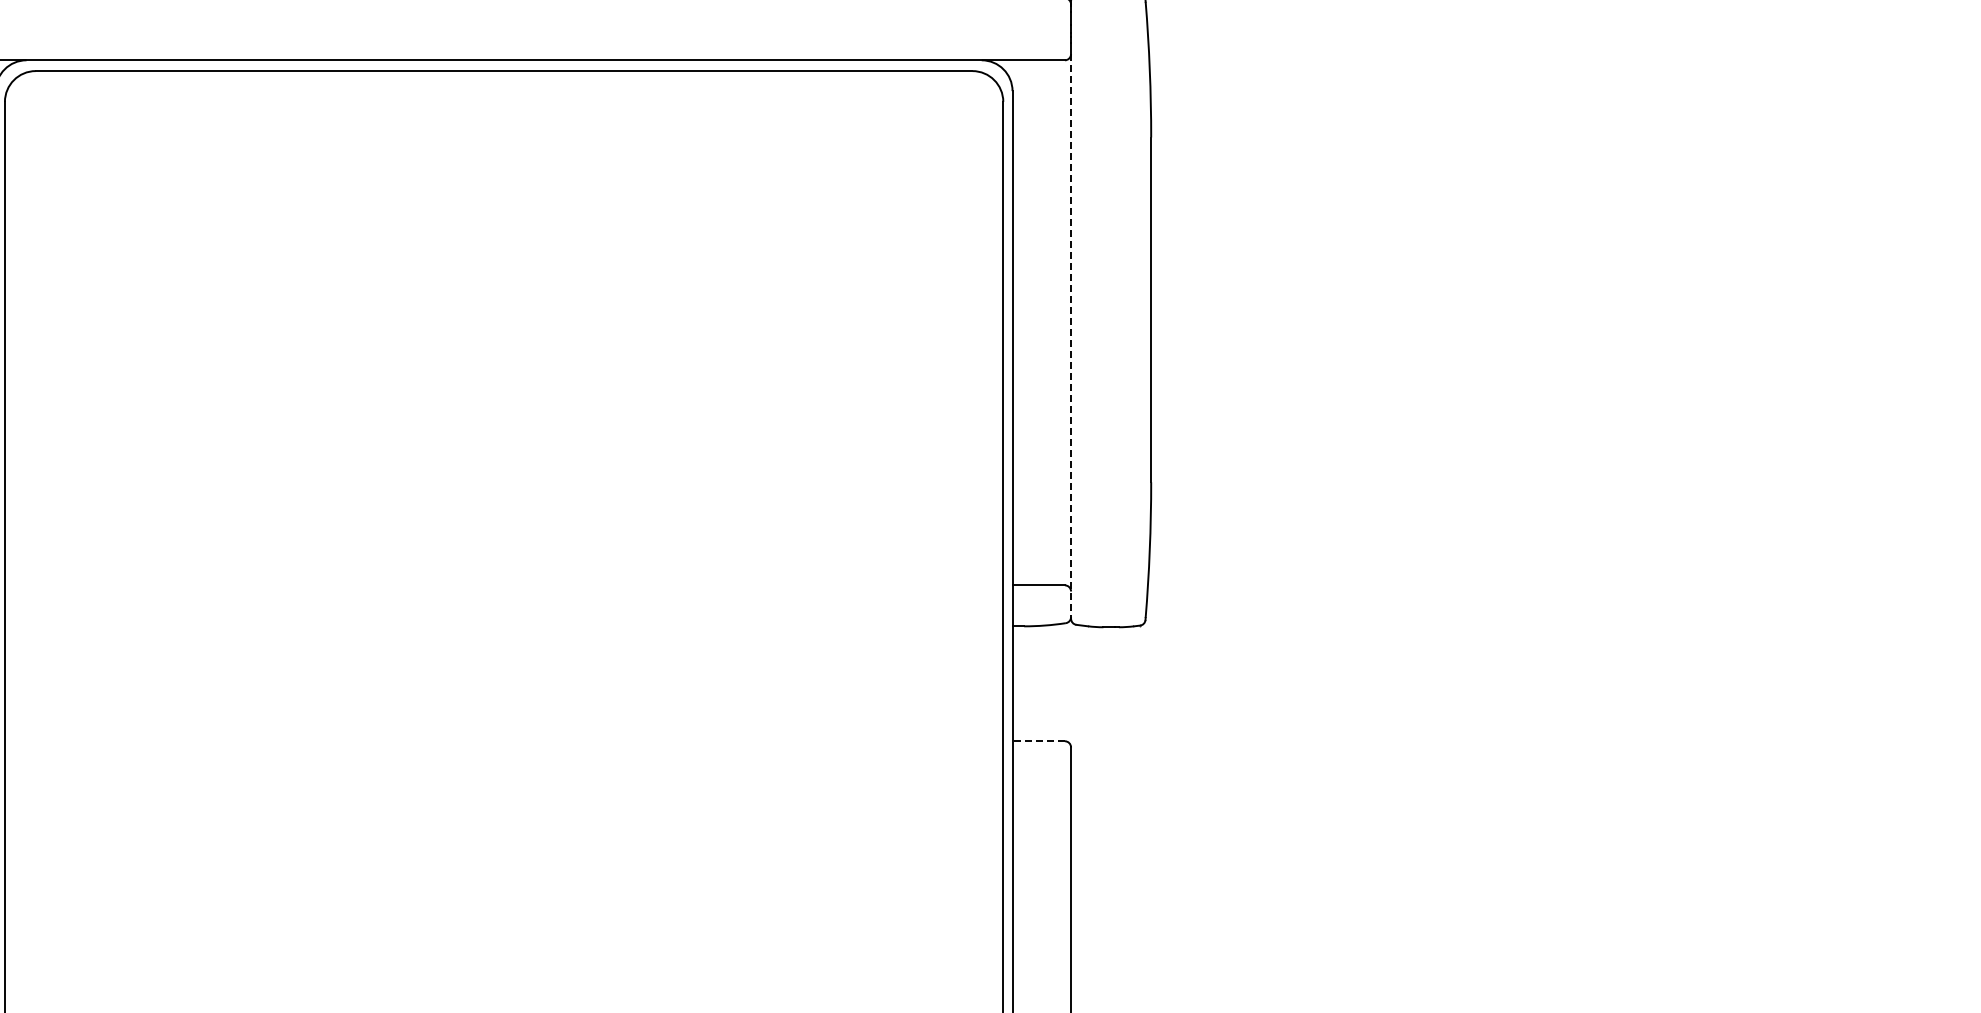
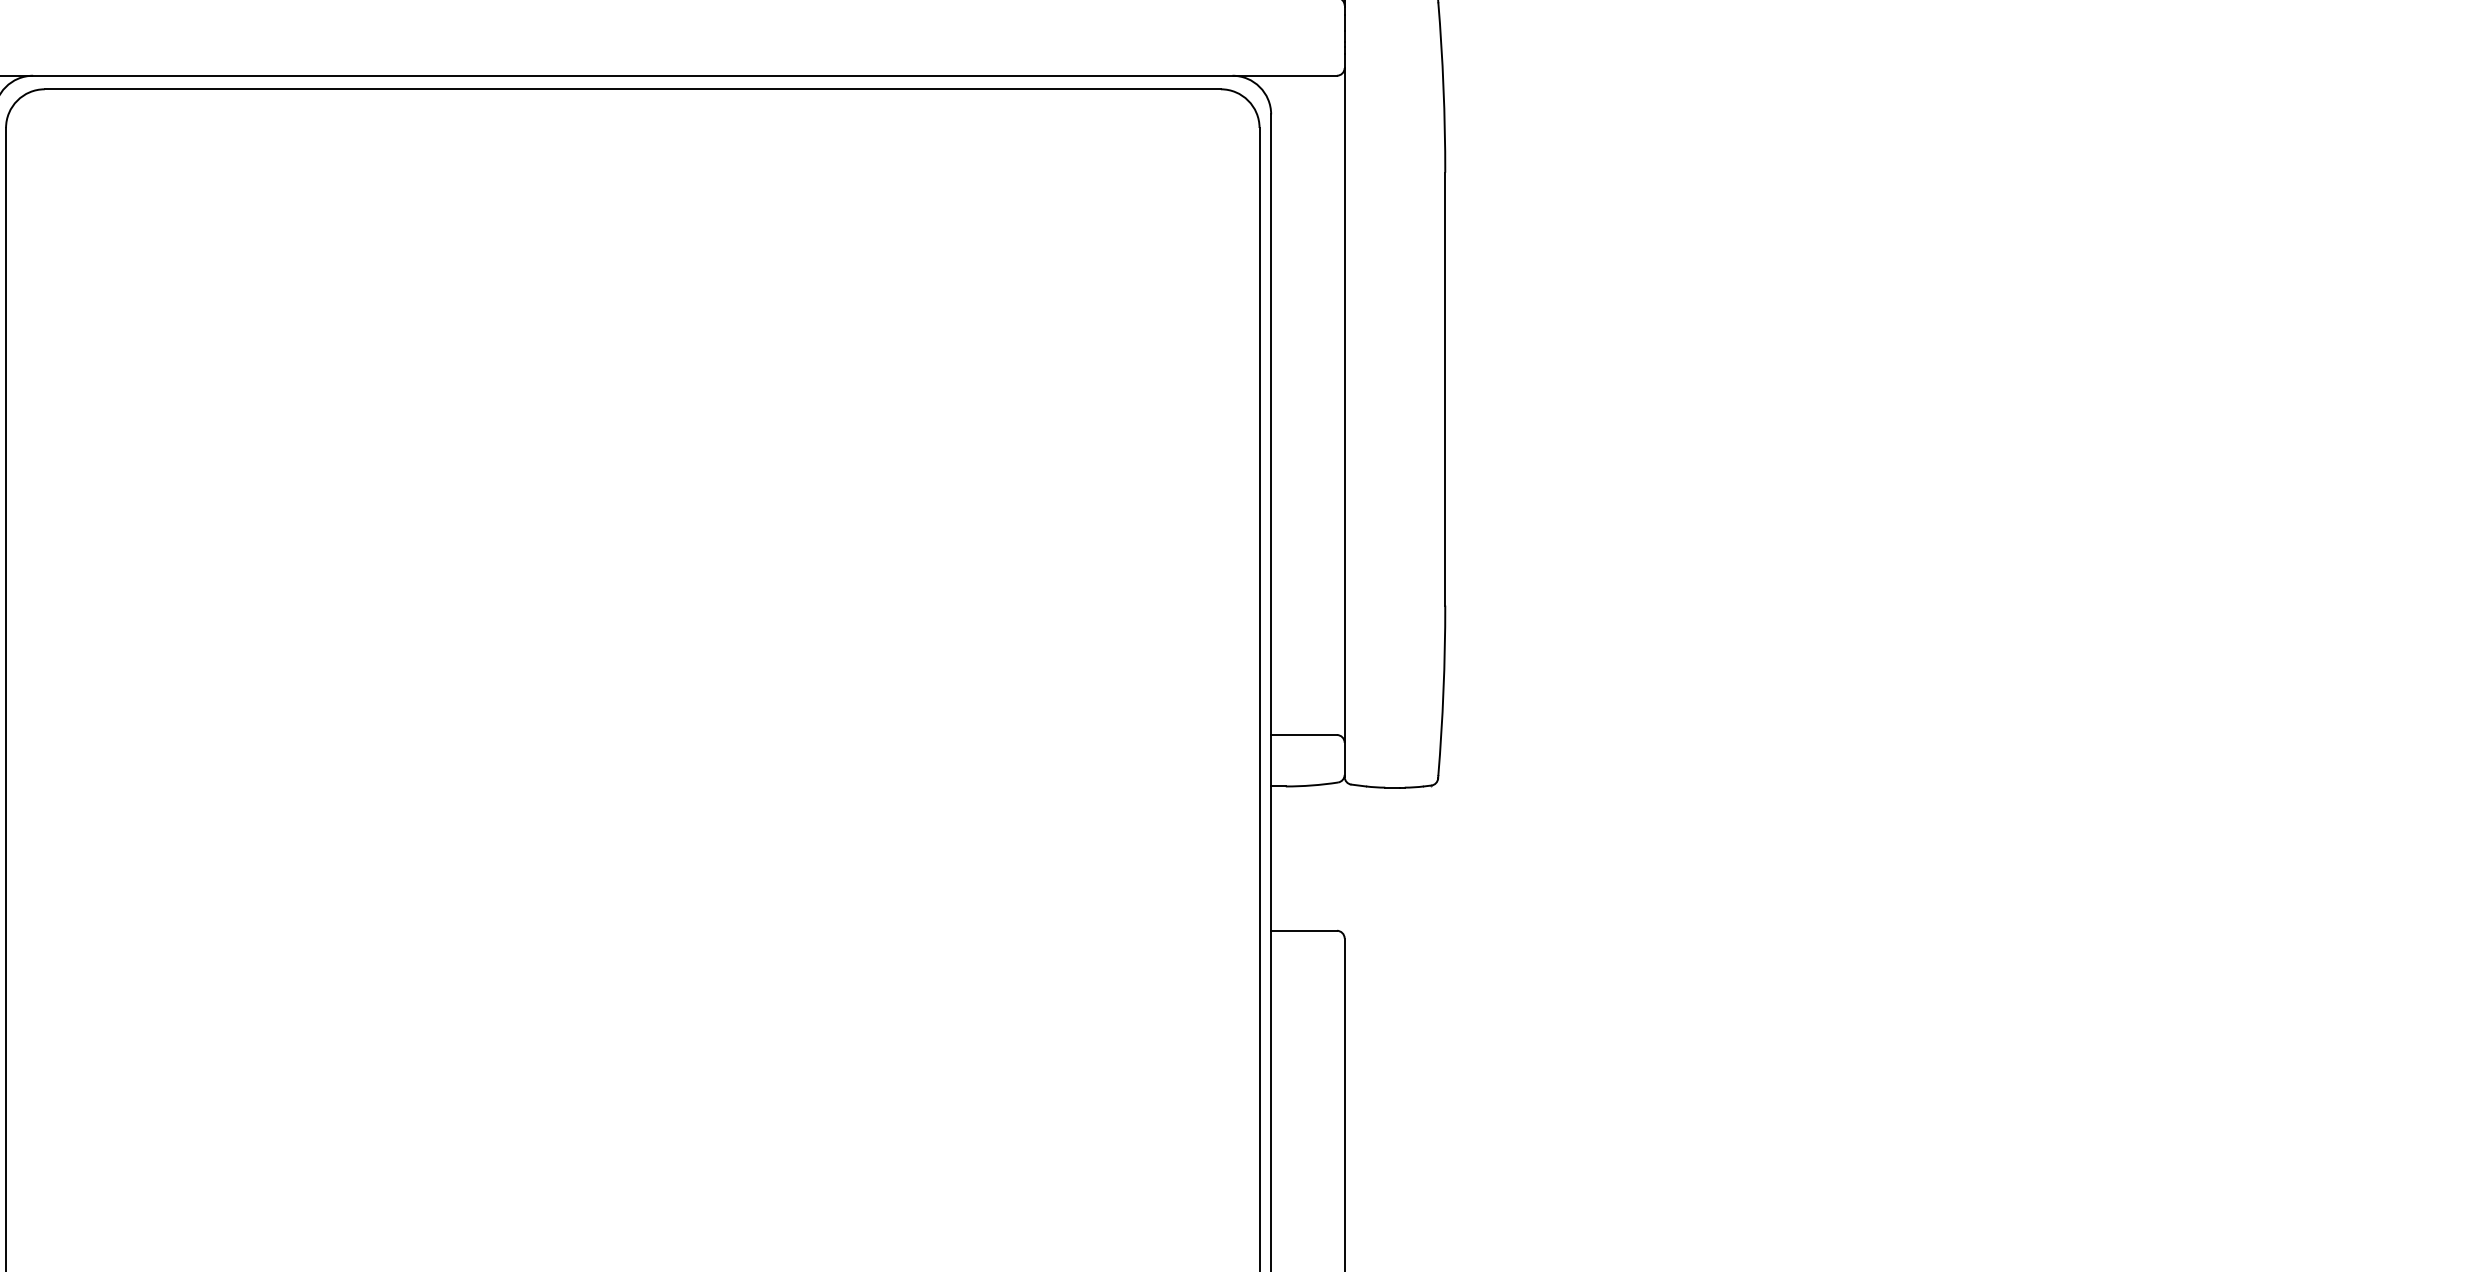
line: (1071, 336) -> (1345, 422), dashed -> solid
line: (1038, 741) -> (1303, 931), dashed -> solid

